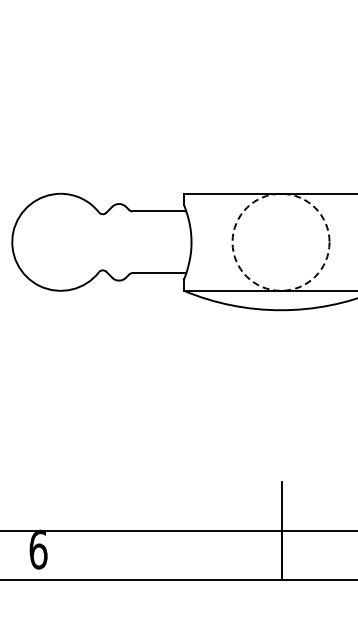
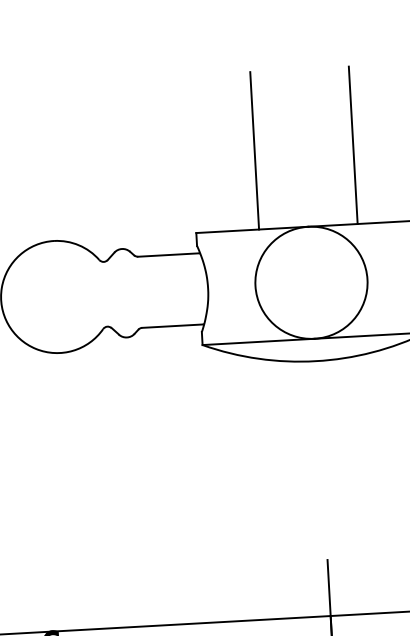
line: (238, 125) -> (254, 150), added
line: (323, 125) -> (352, 145), added
circle: (280, 241) -> (310, 281), dashed -> solid

